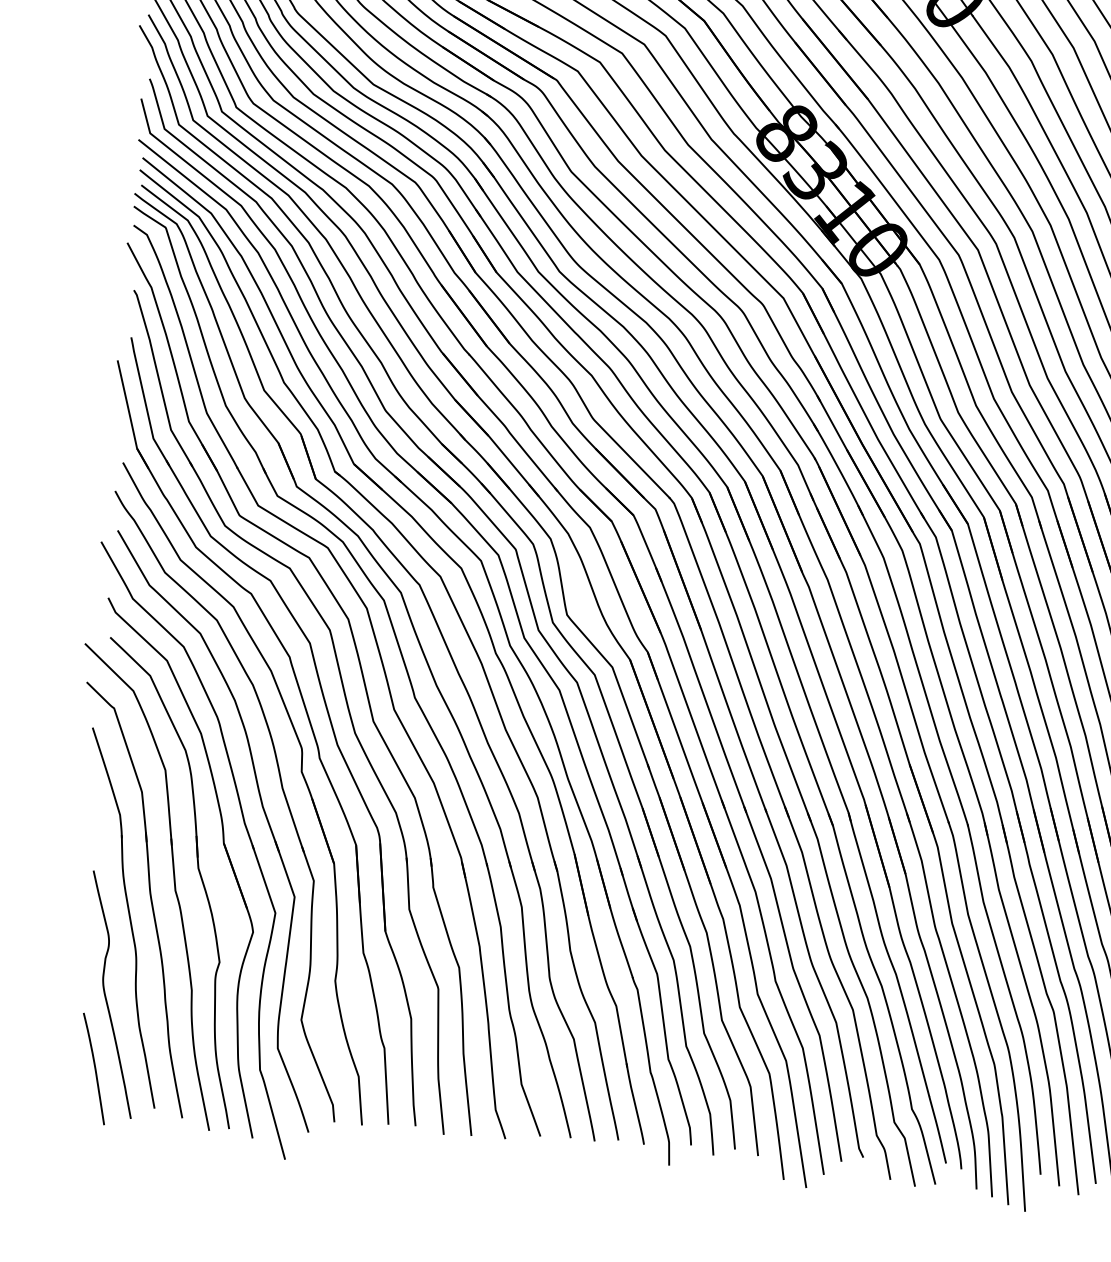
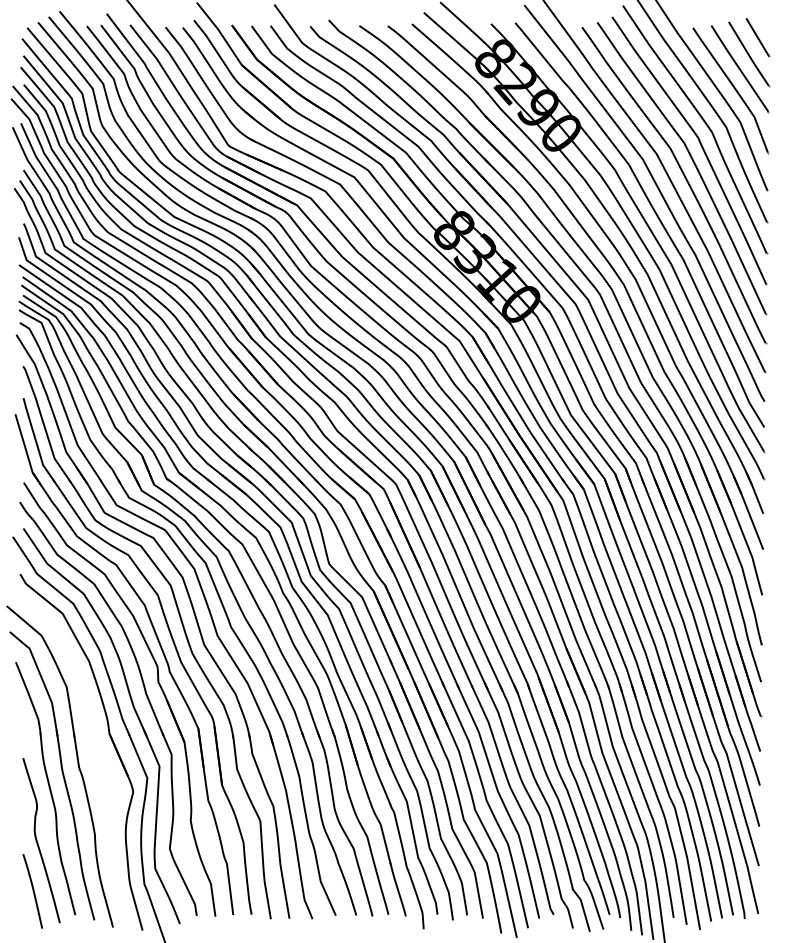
part: (199, 877) -> (94, 757), removed

